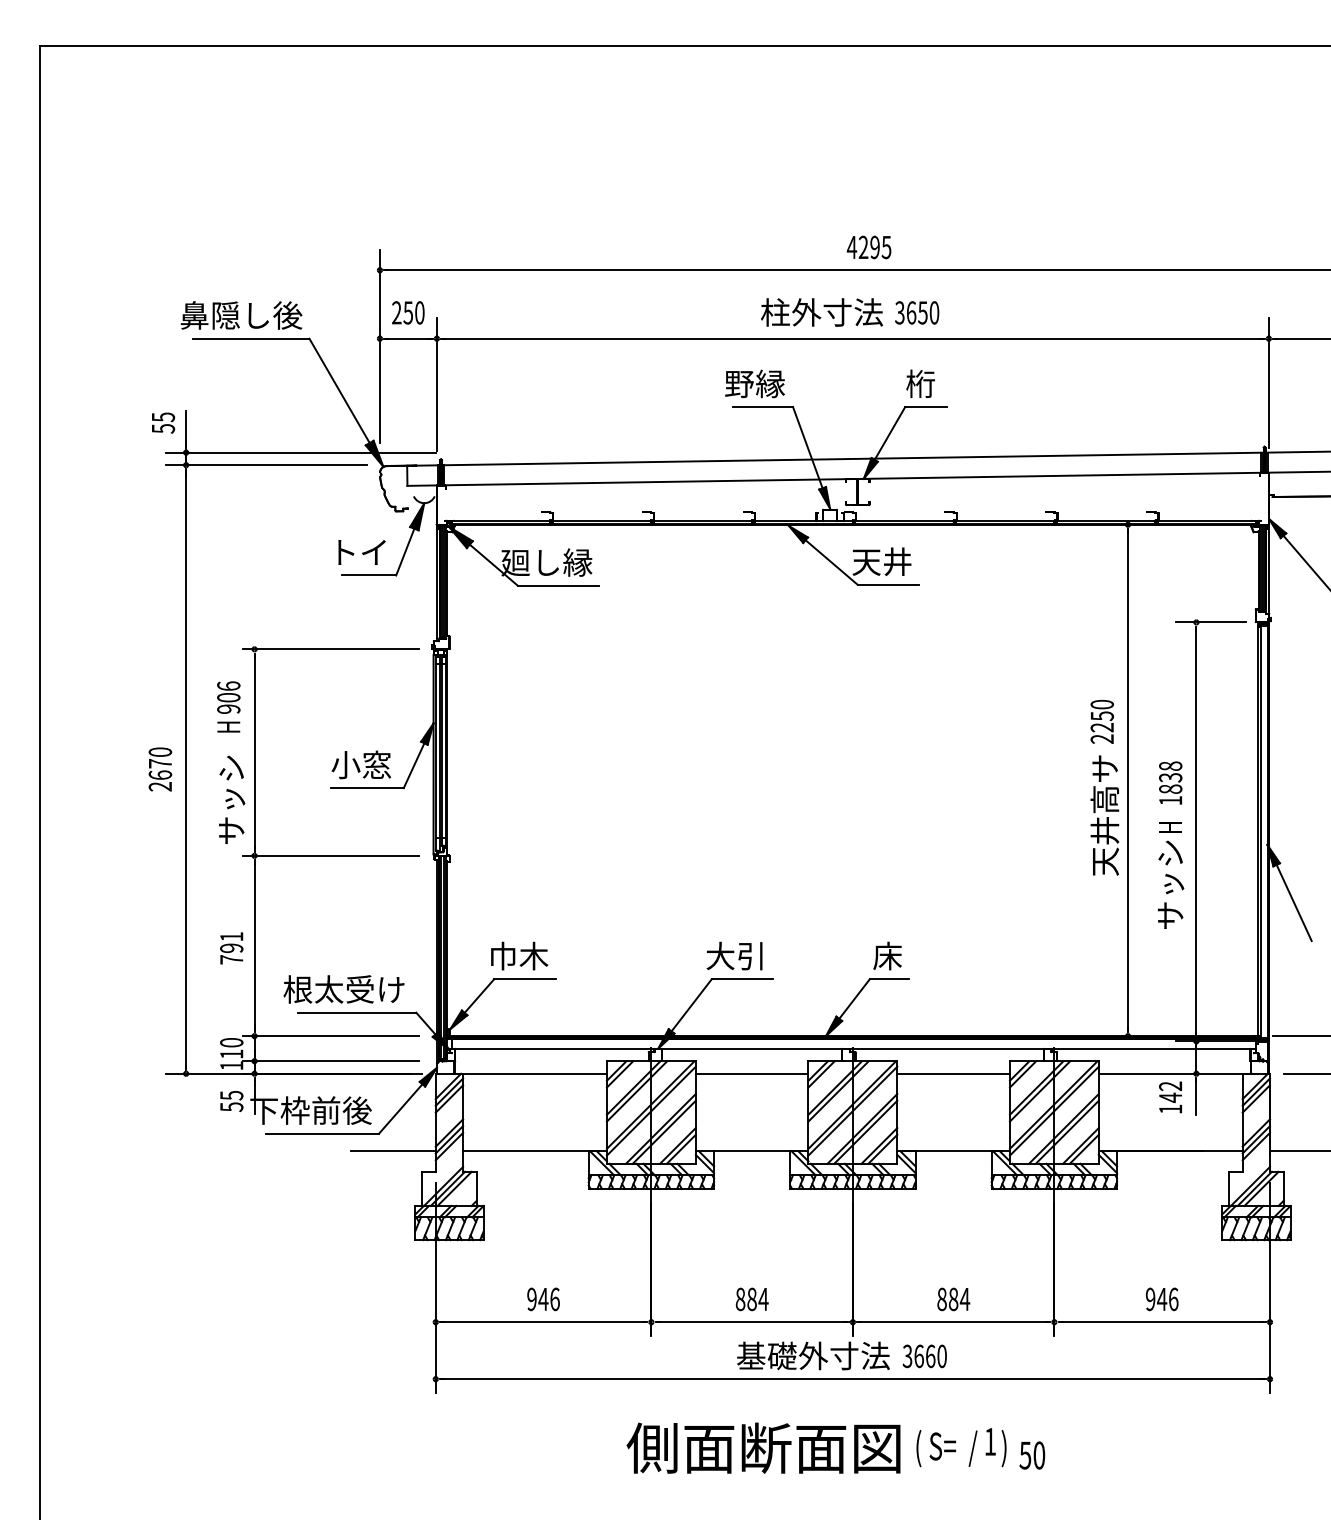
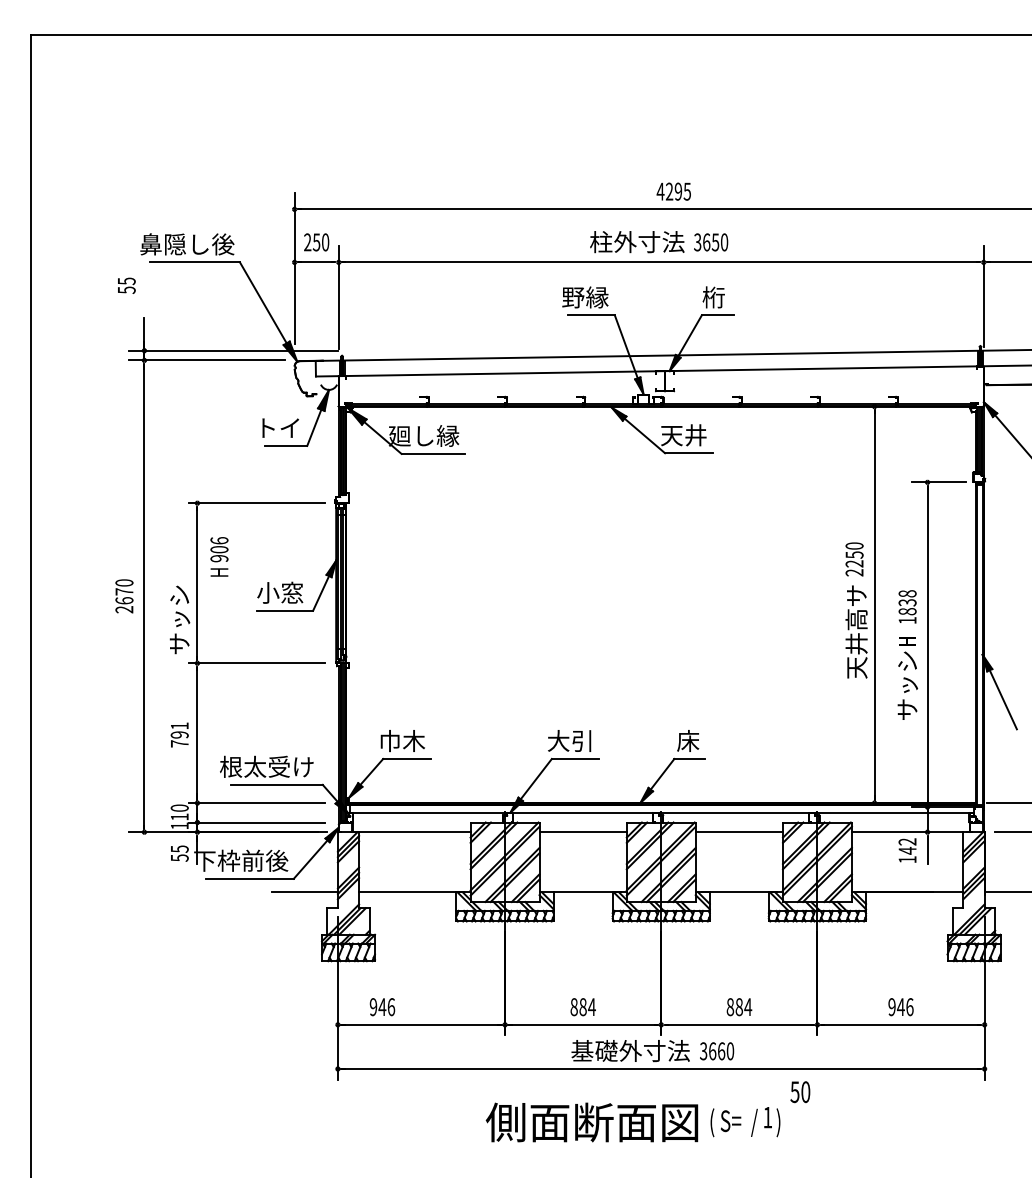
text: (163, 422) -> (126, 285), moved
text: (228, 706) -> (219, 556), moved
text: (543, 1299) -> (382, 1007), moved
text: (1032, 1455) -> (800, 1092), moved

